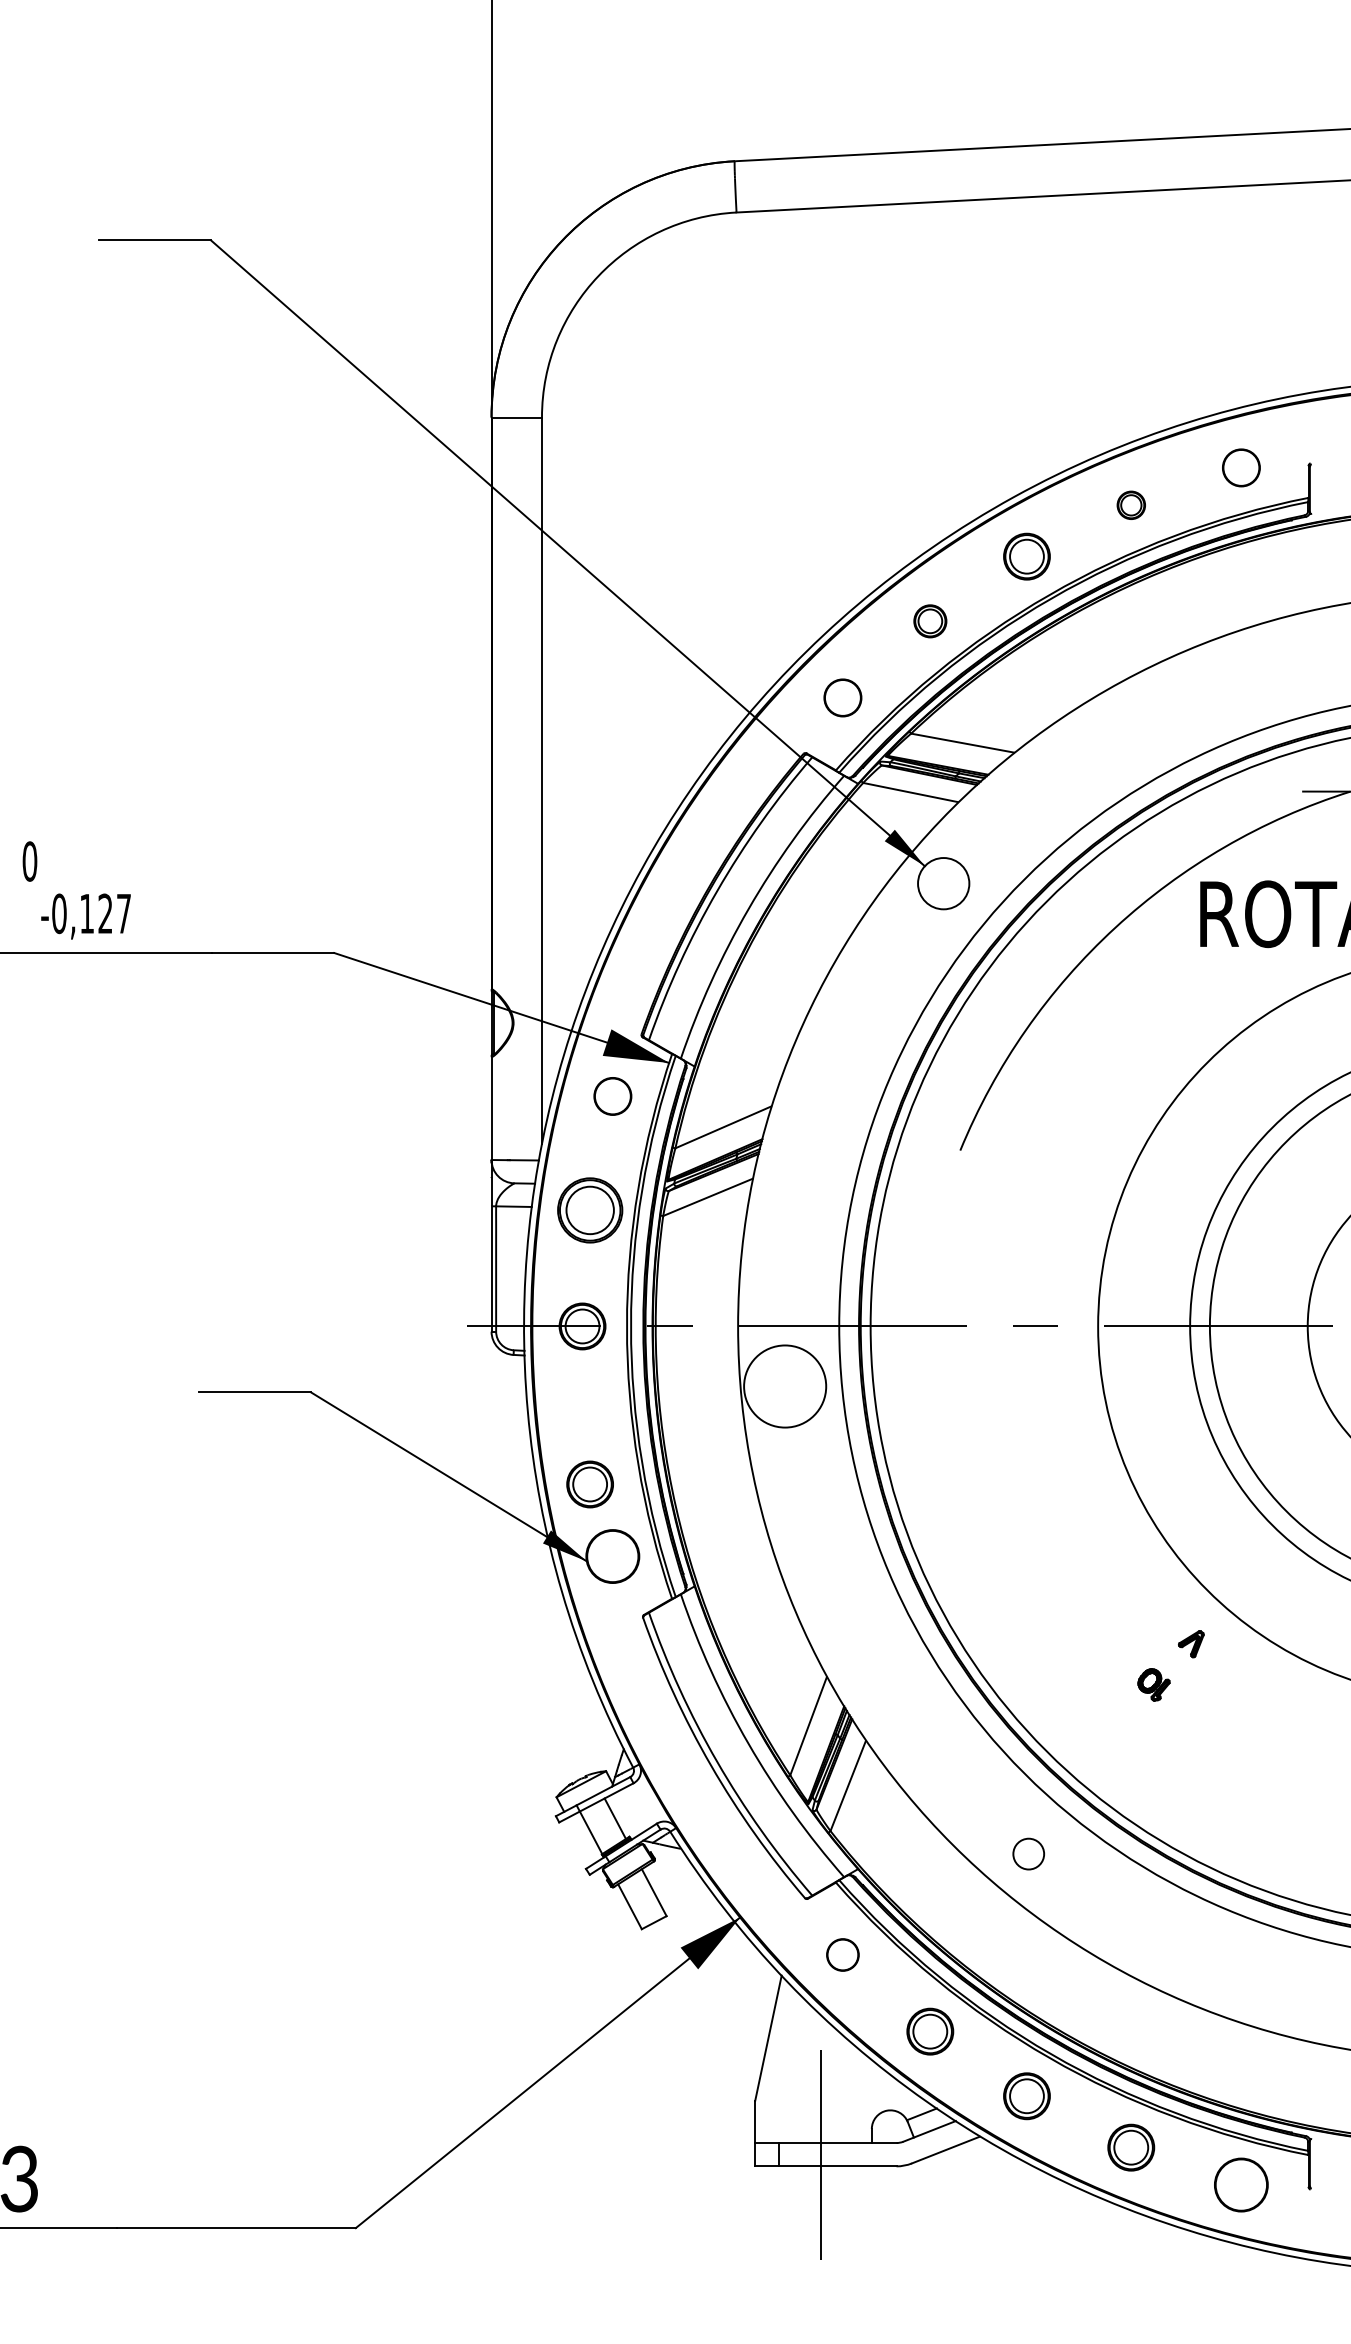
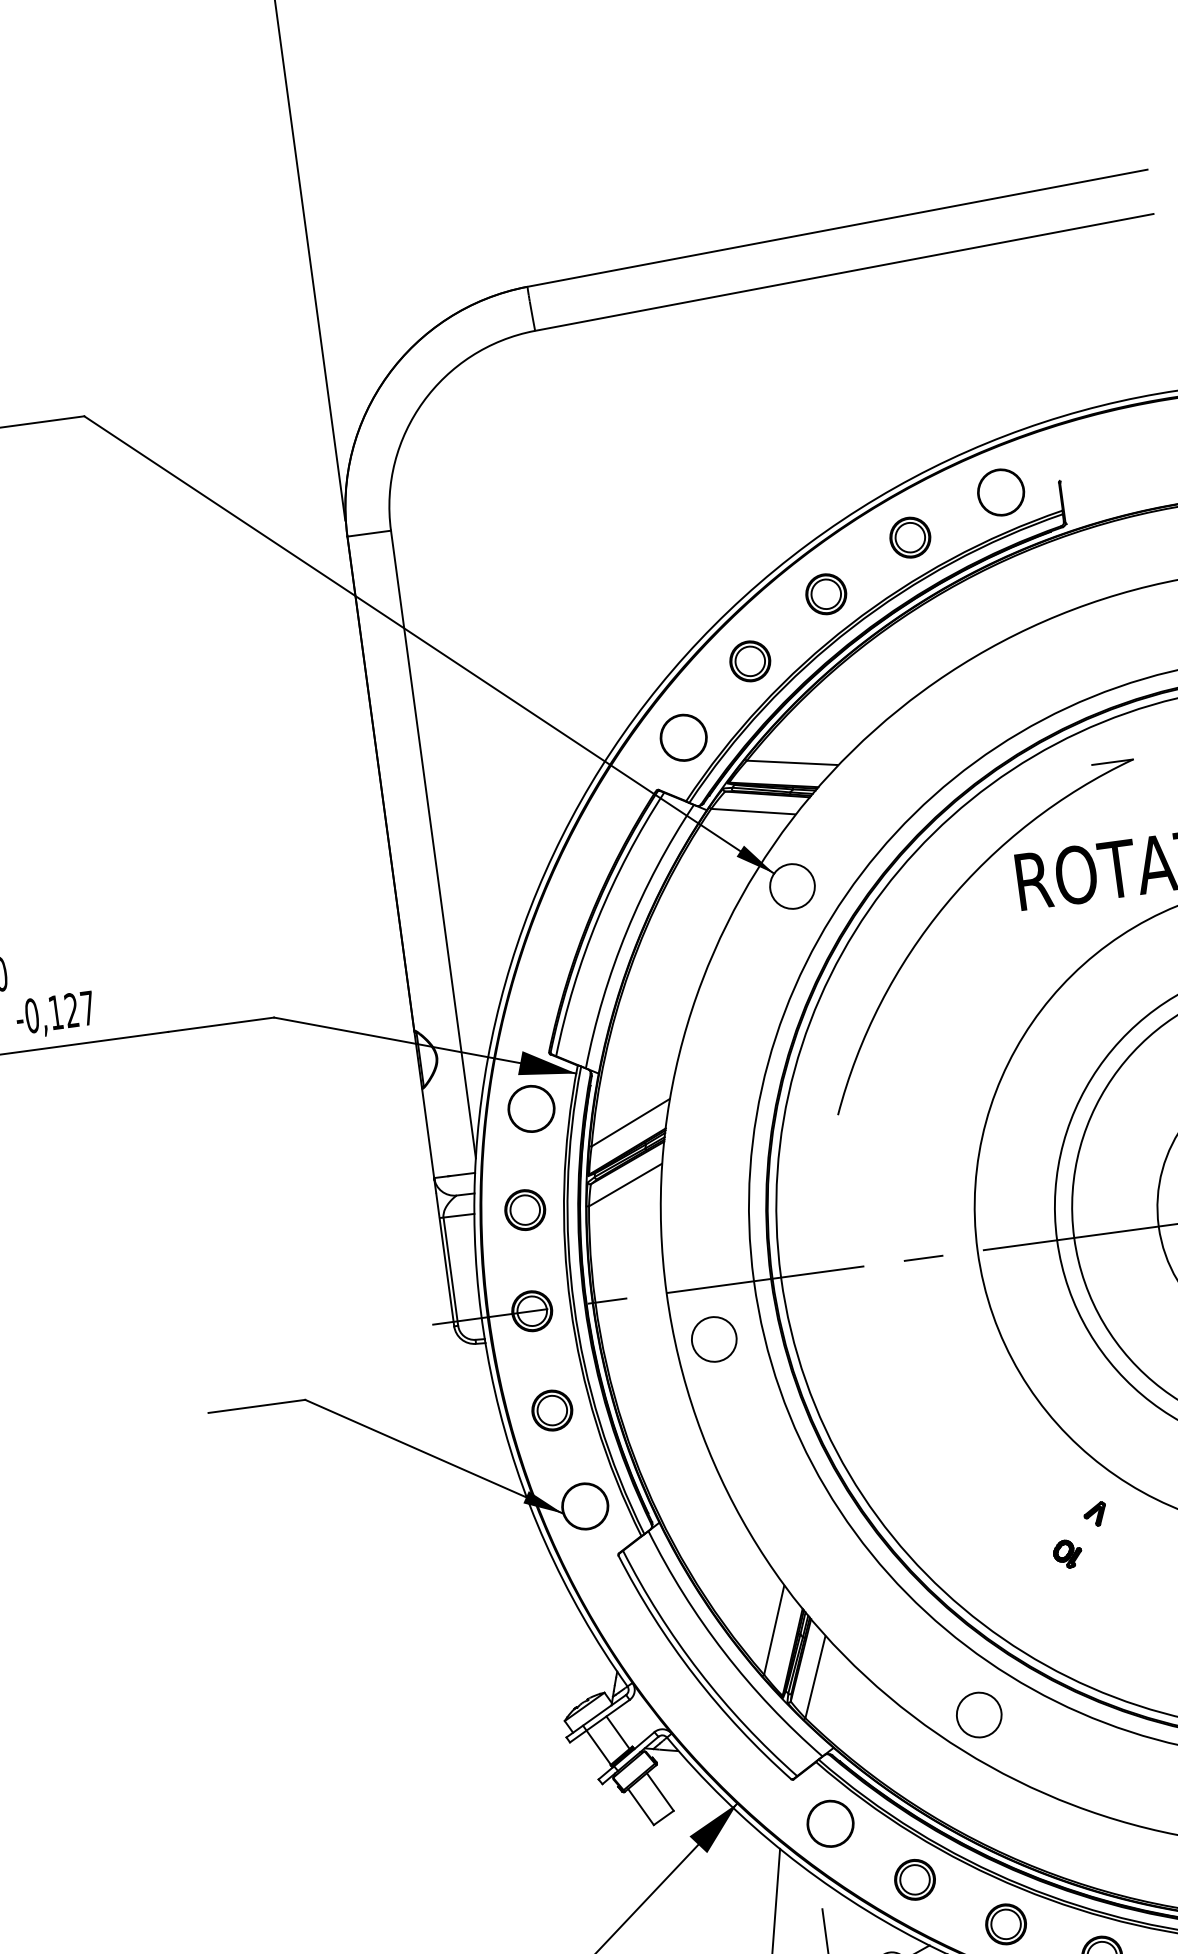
part: (1241, 467) -> (1001, 492), size x1.43
part: (1131, 505) -> (910, 537), size x1.67
part: (930, 621) -> (750, 661), size x1.43
part: (842, 697) -> (683, 737), size x1.43
part: (612, 1096) -> (531, 1109), size x1.43
part: (589, 1210) -> (524, 1210), size x0.71
circle: (784, 1386) -> (713, 1339), size x0.62
part: (589, 1484) -> (551, 1410), moved
circle: (1028, 1853) -> (979, 1714), size x1.67
part: (842, 1954) -> (830, 1823), size x1.67

